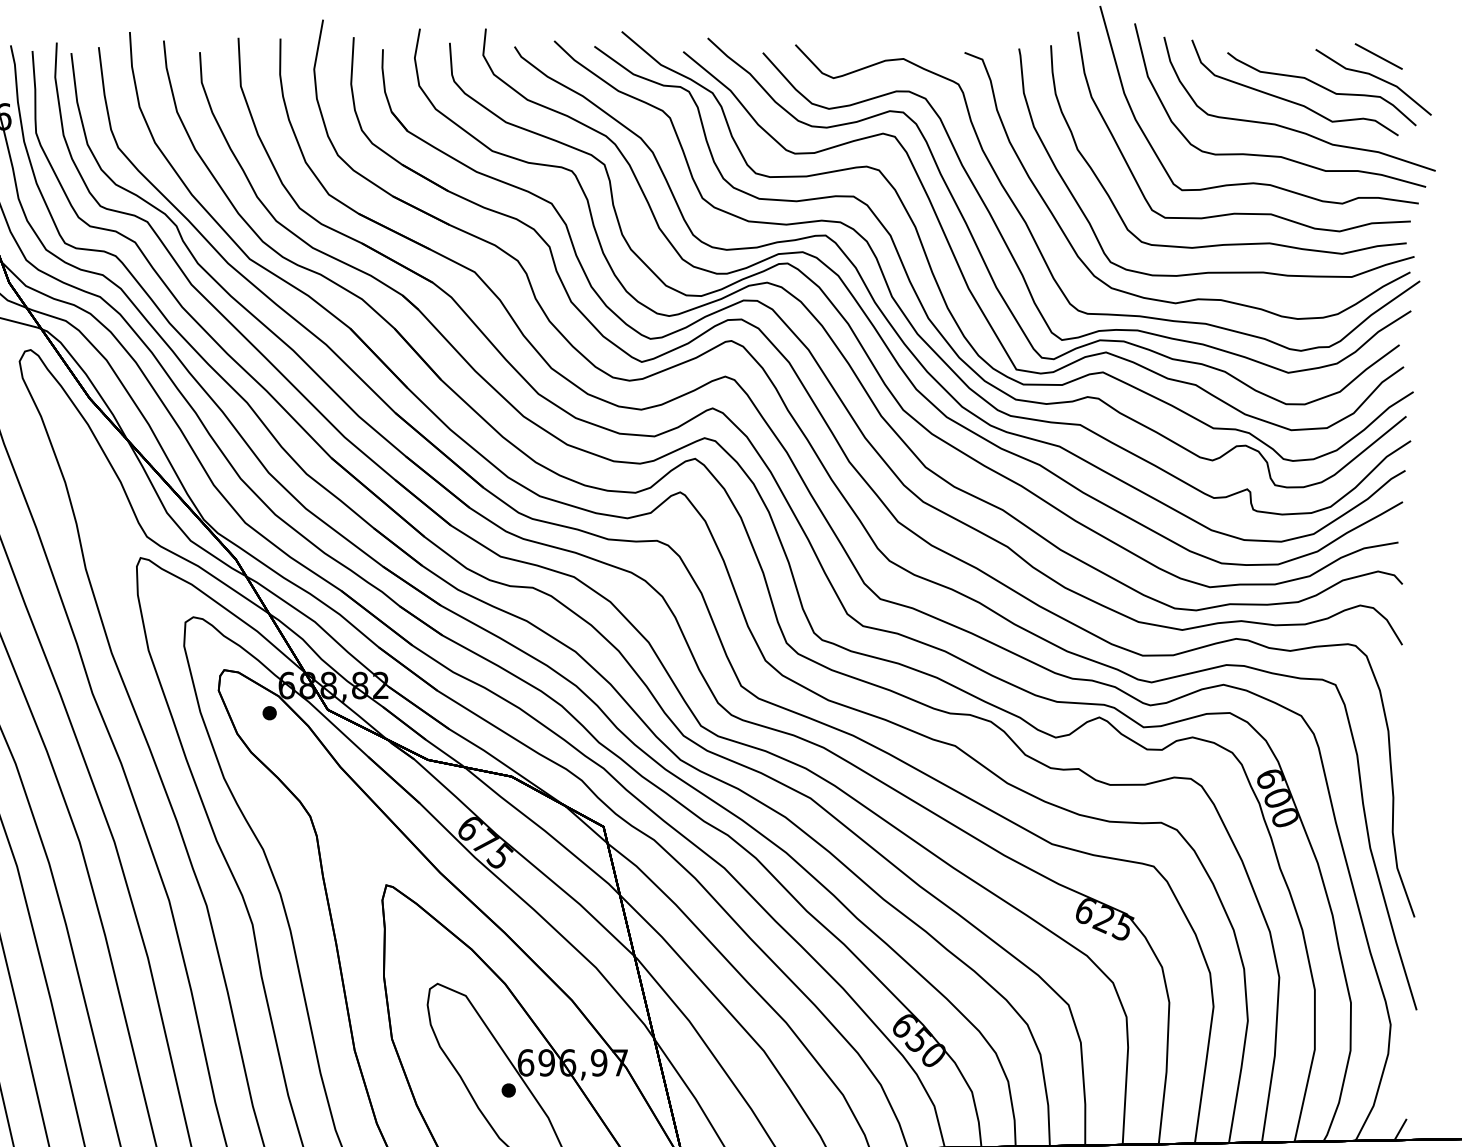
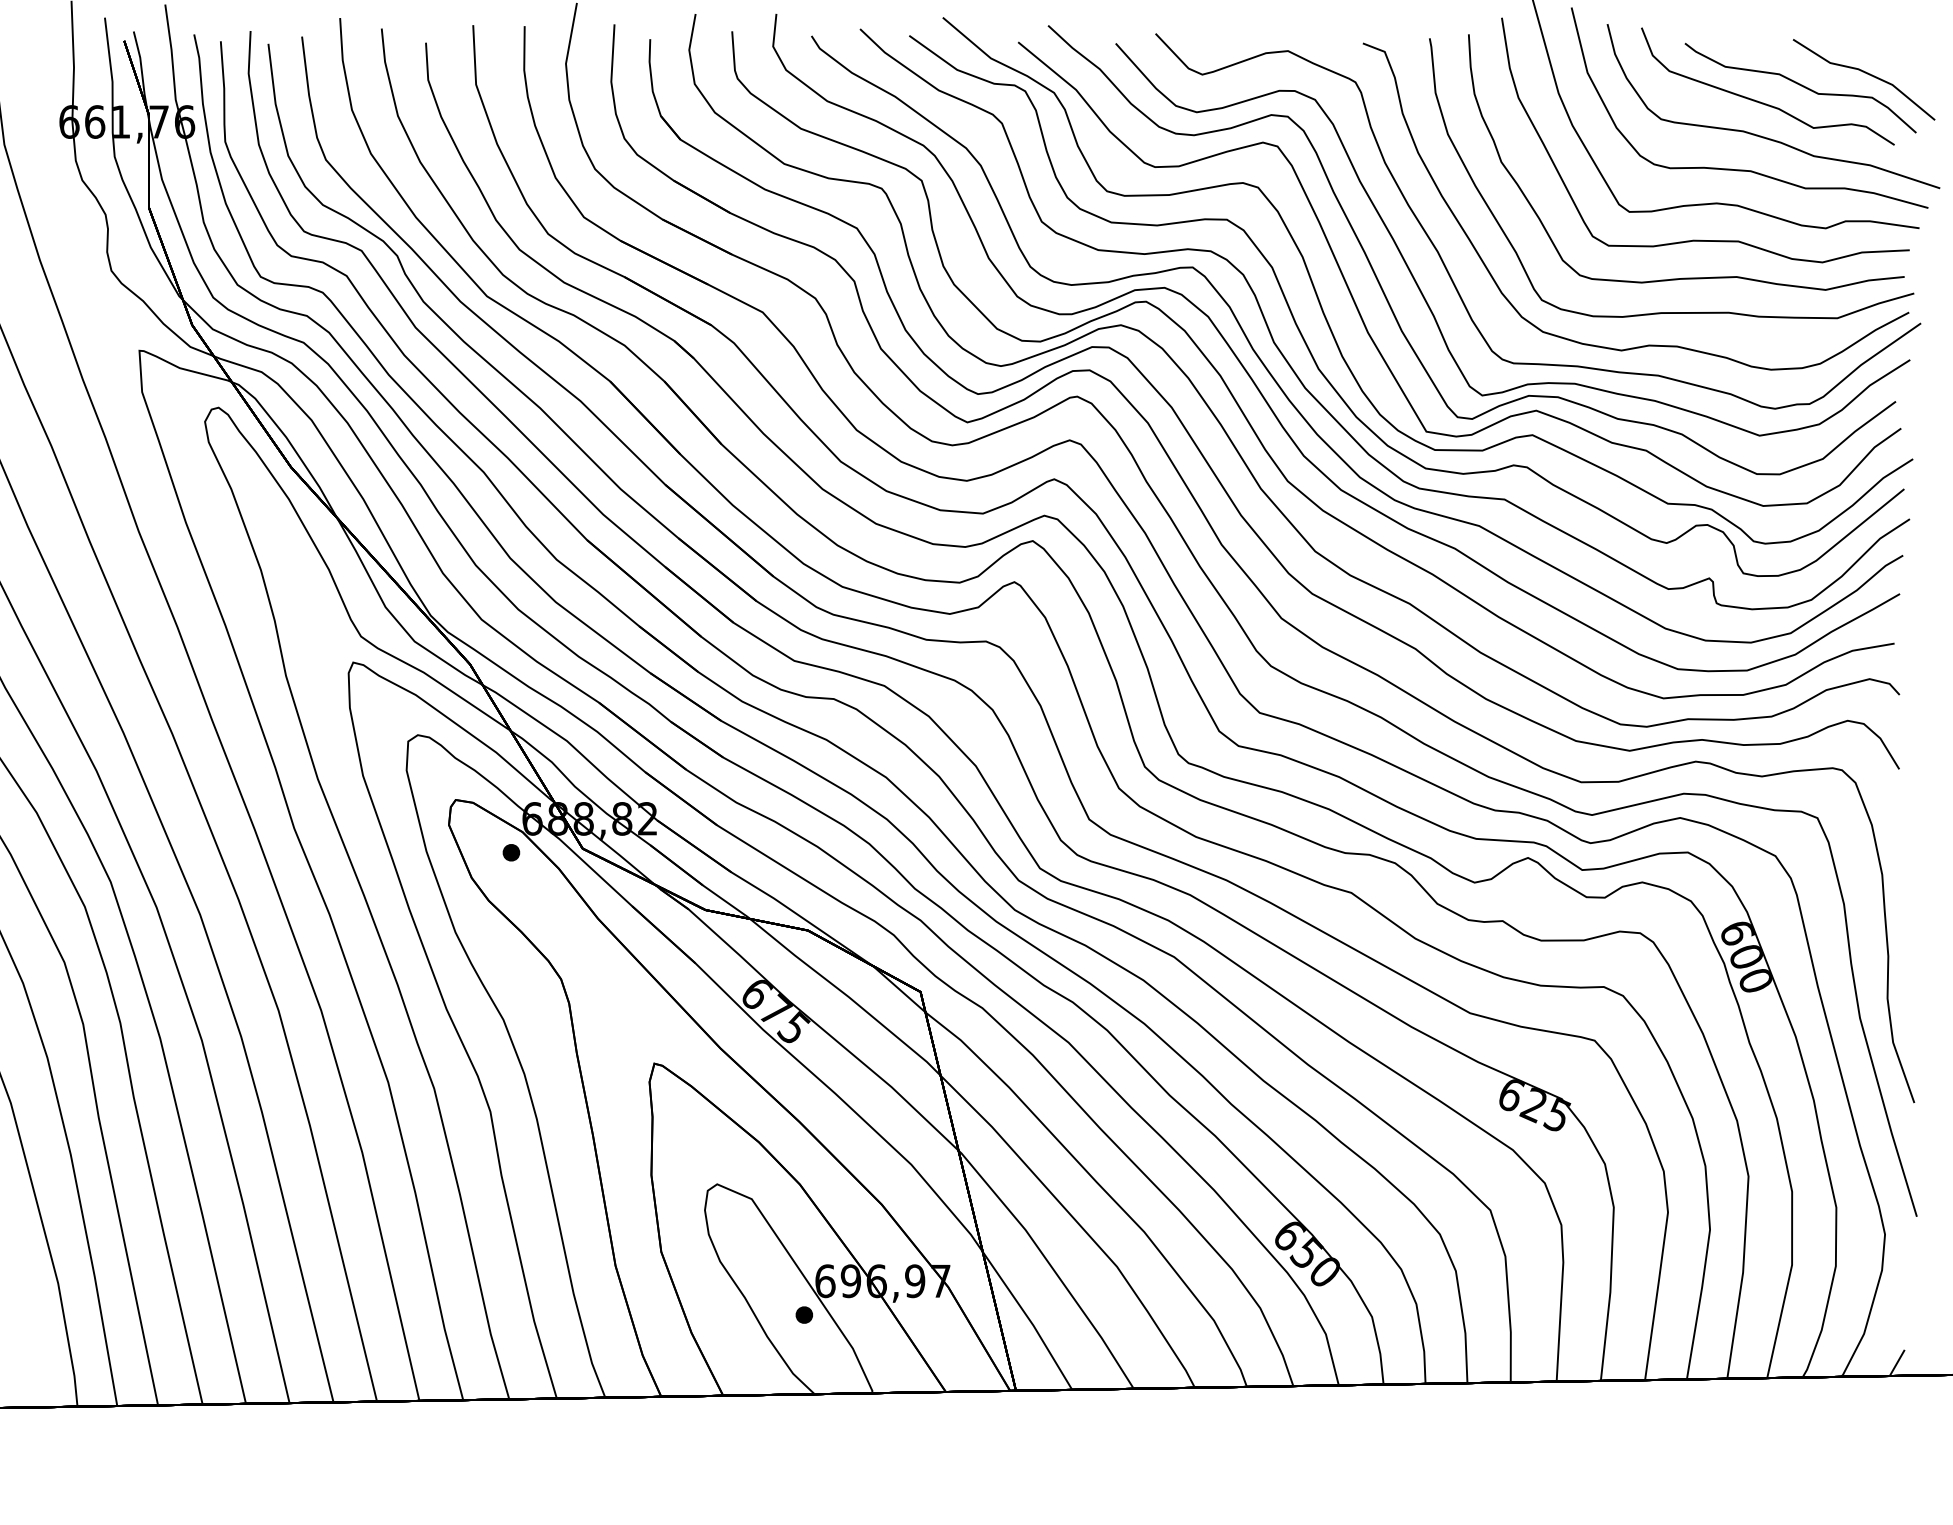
line: (1378, 56) -> (1870, 48), removed

